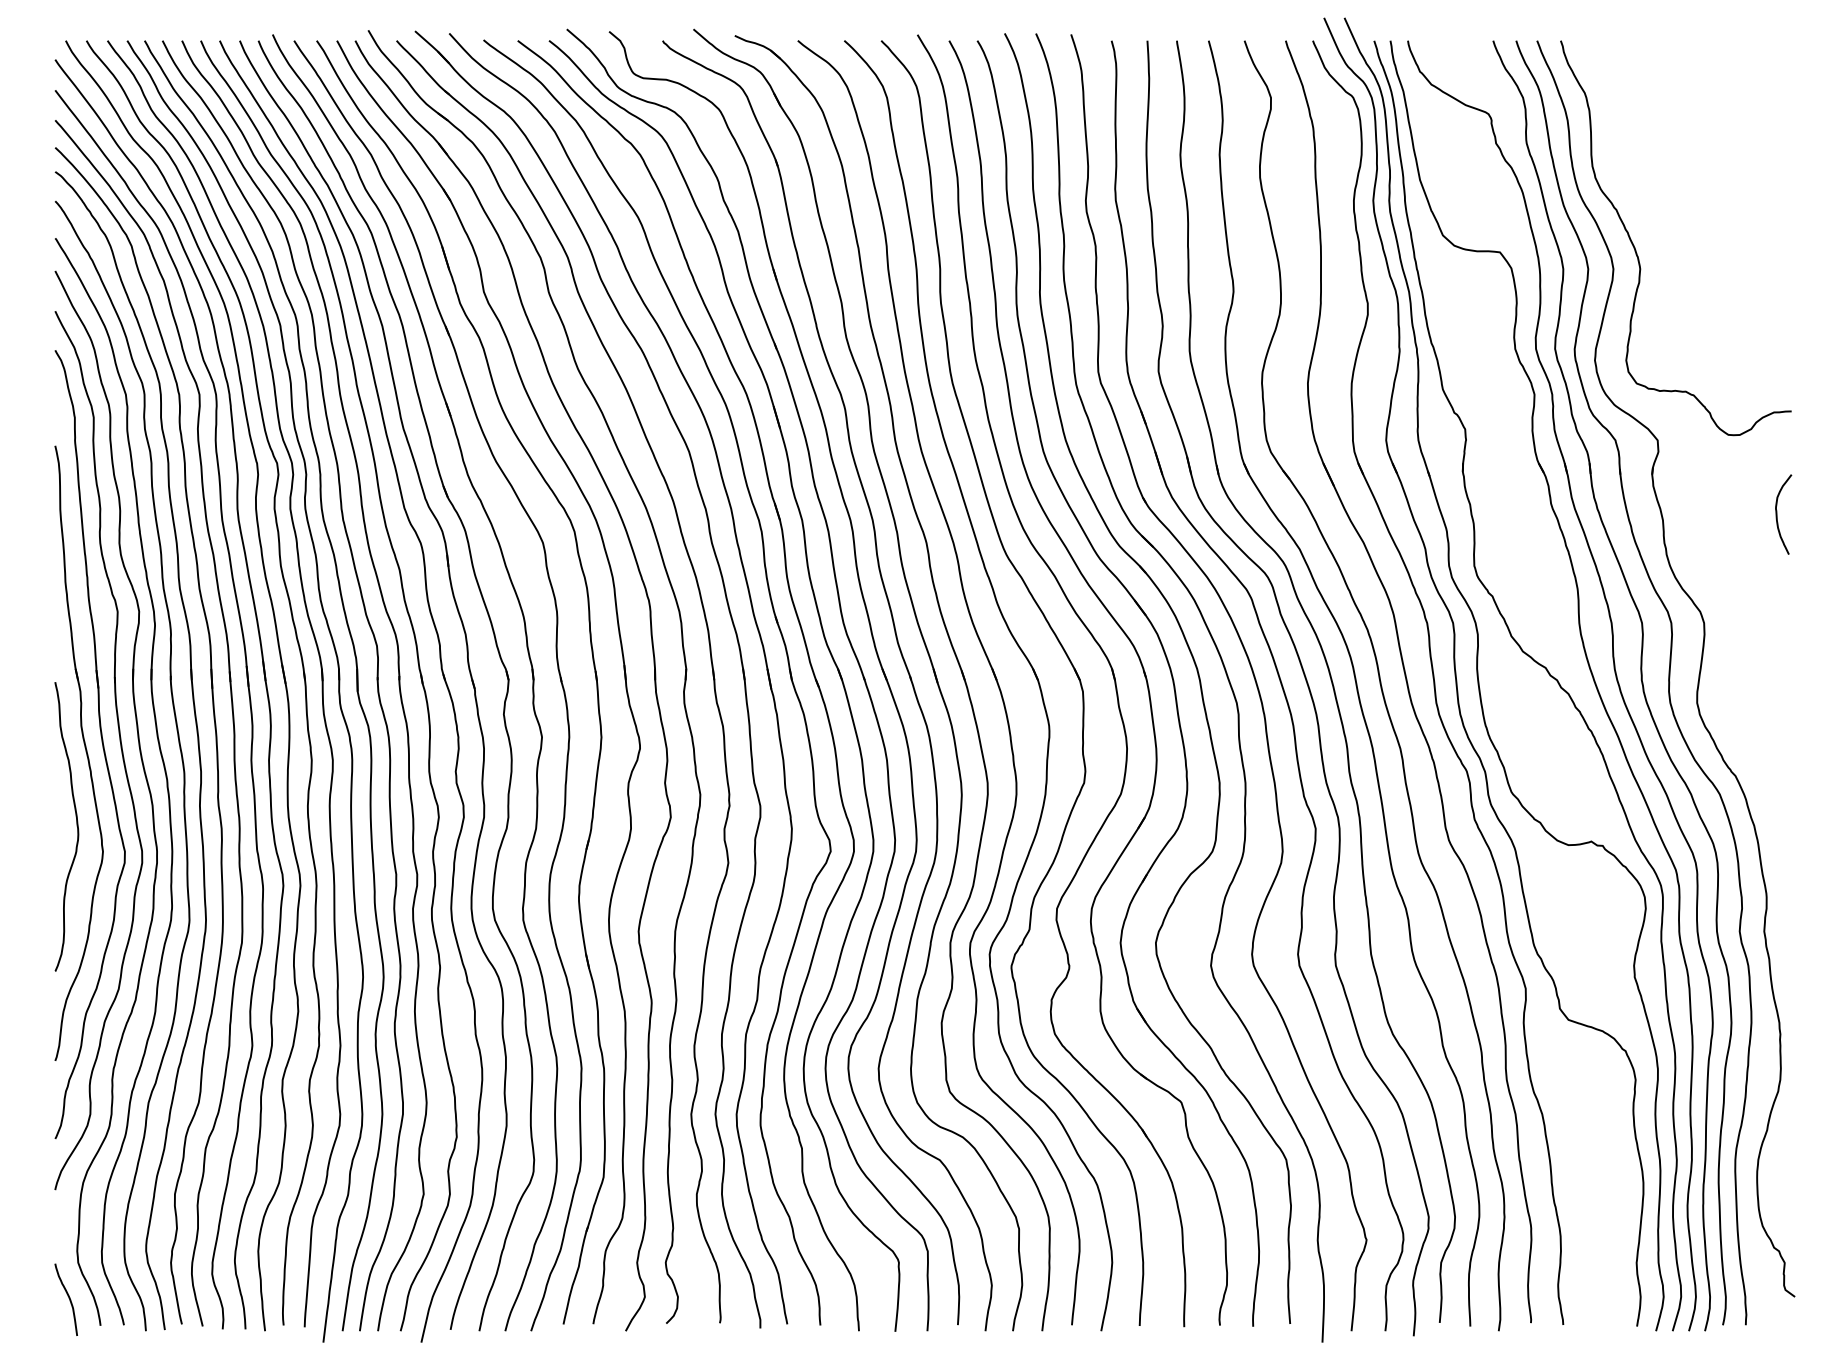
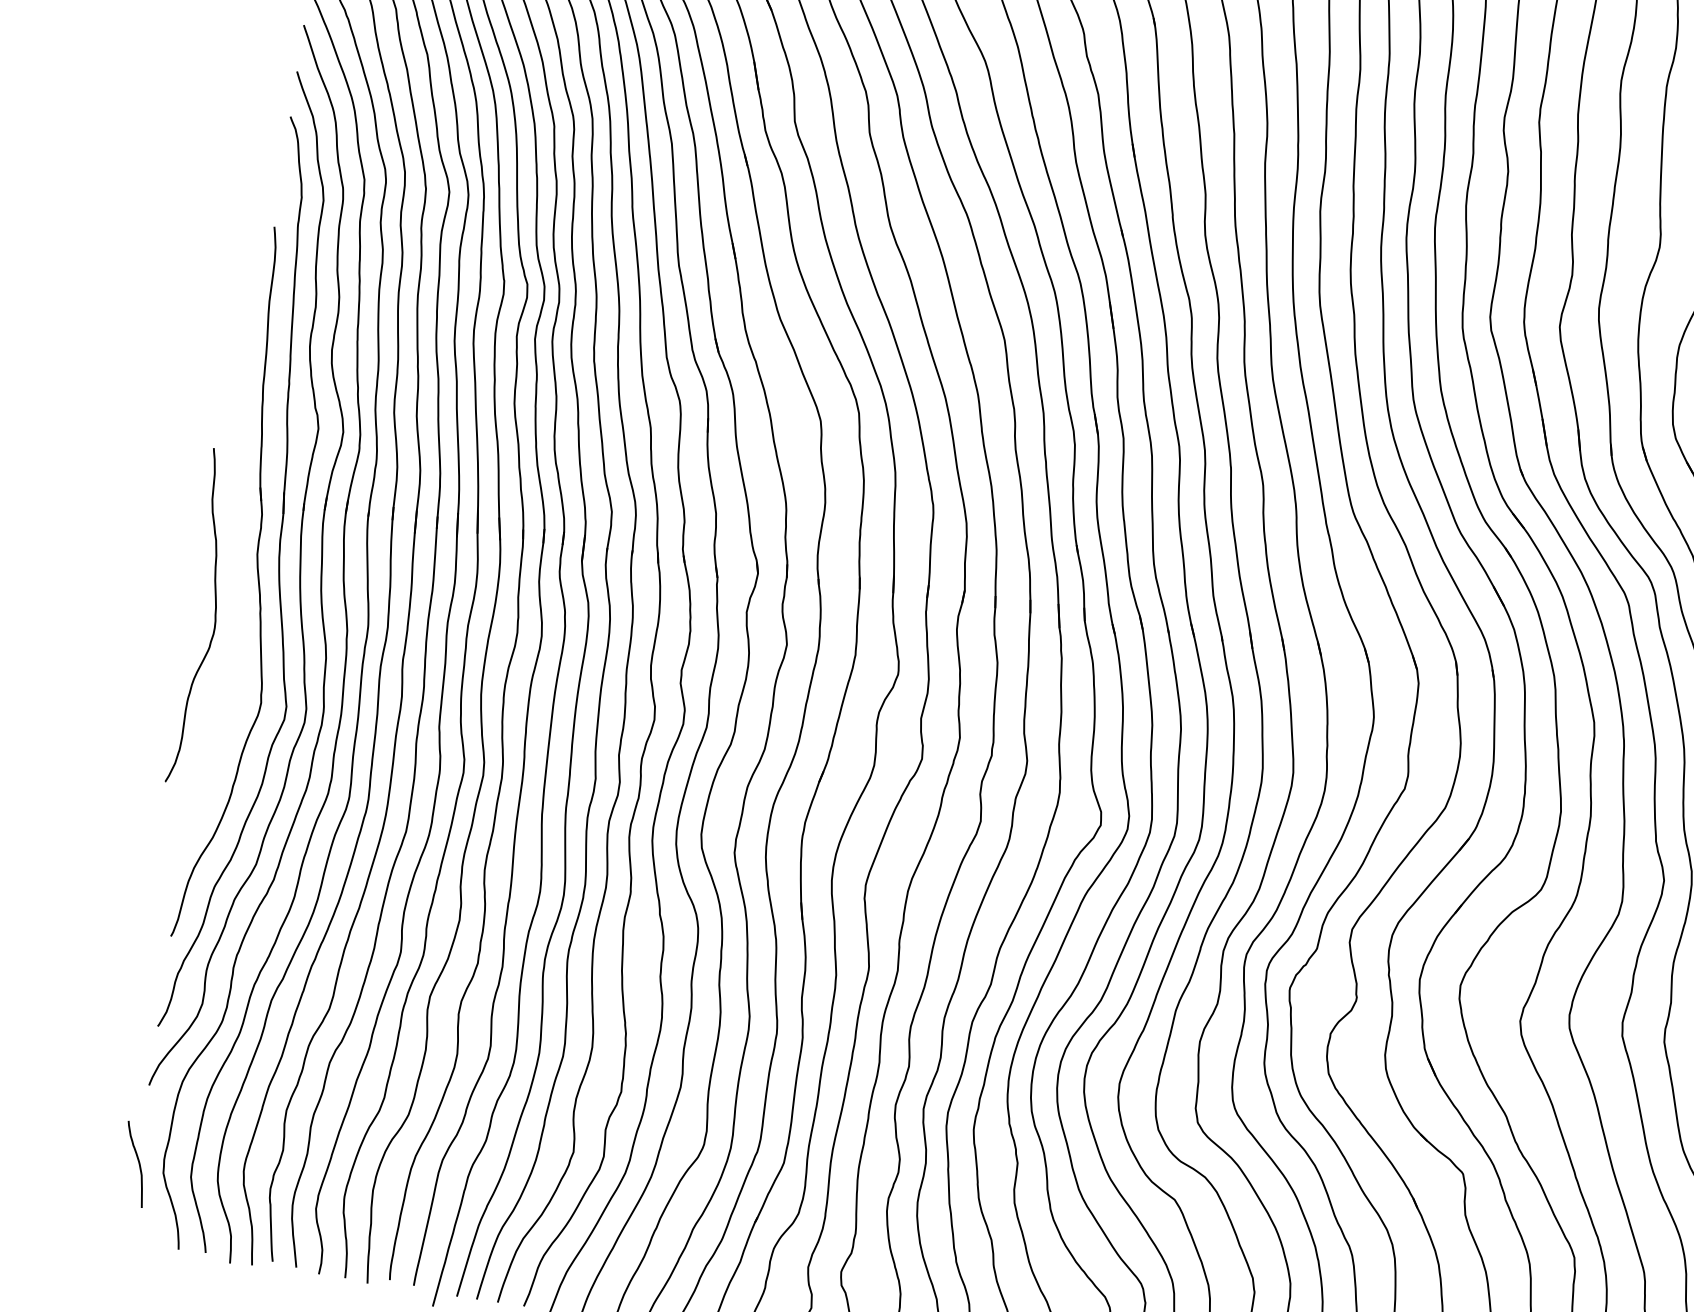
curve: (76, 826) -> (214, 618), moved
curve: (68, 1298) -> (138, 1163), moved

